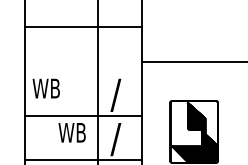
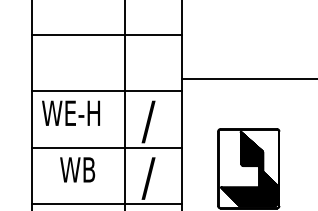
line: (83, 71) -> (106, 91), added
text: (67, 87) -> (86, 112), WB -> WE-H
text: (72, 132) -> (77, 169), moved

